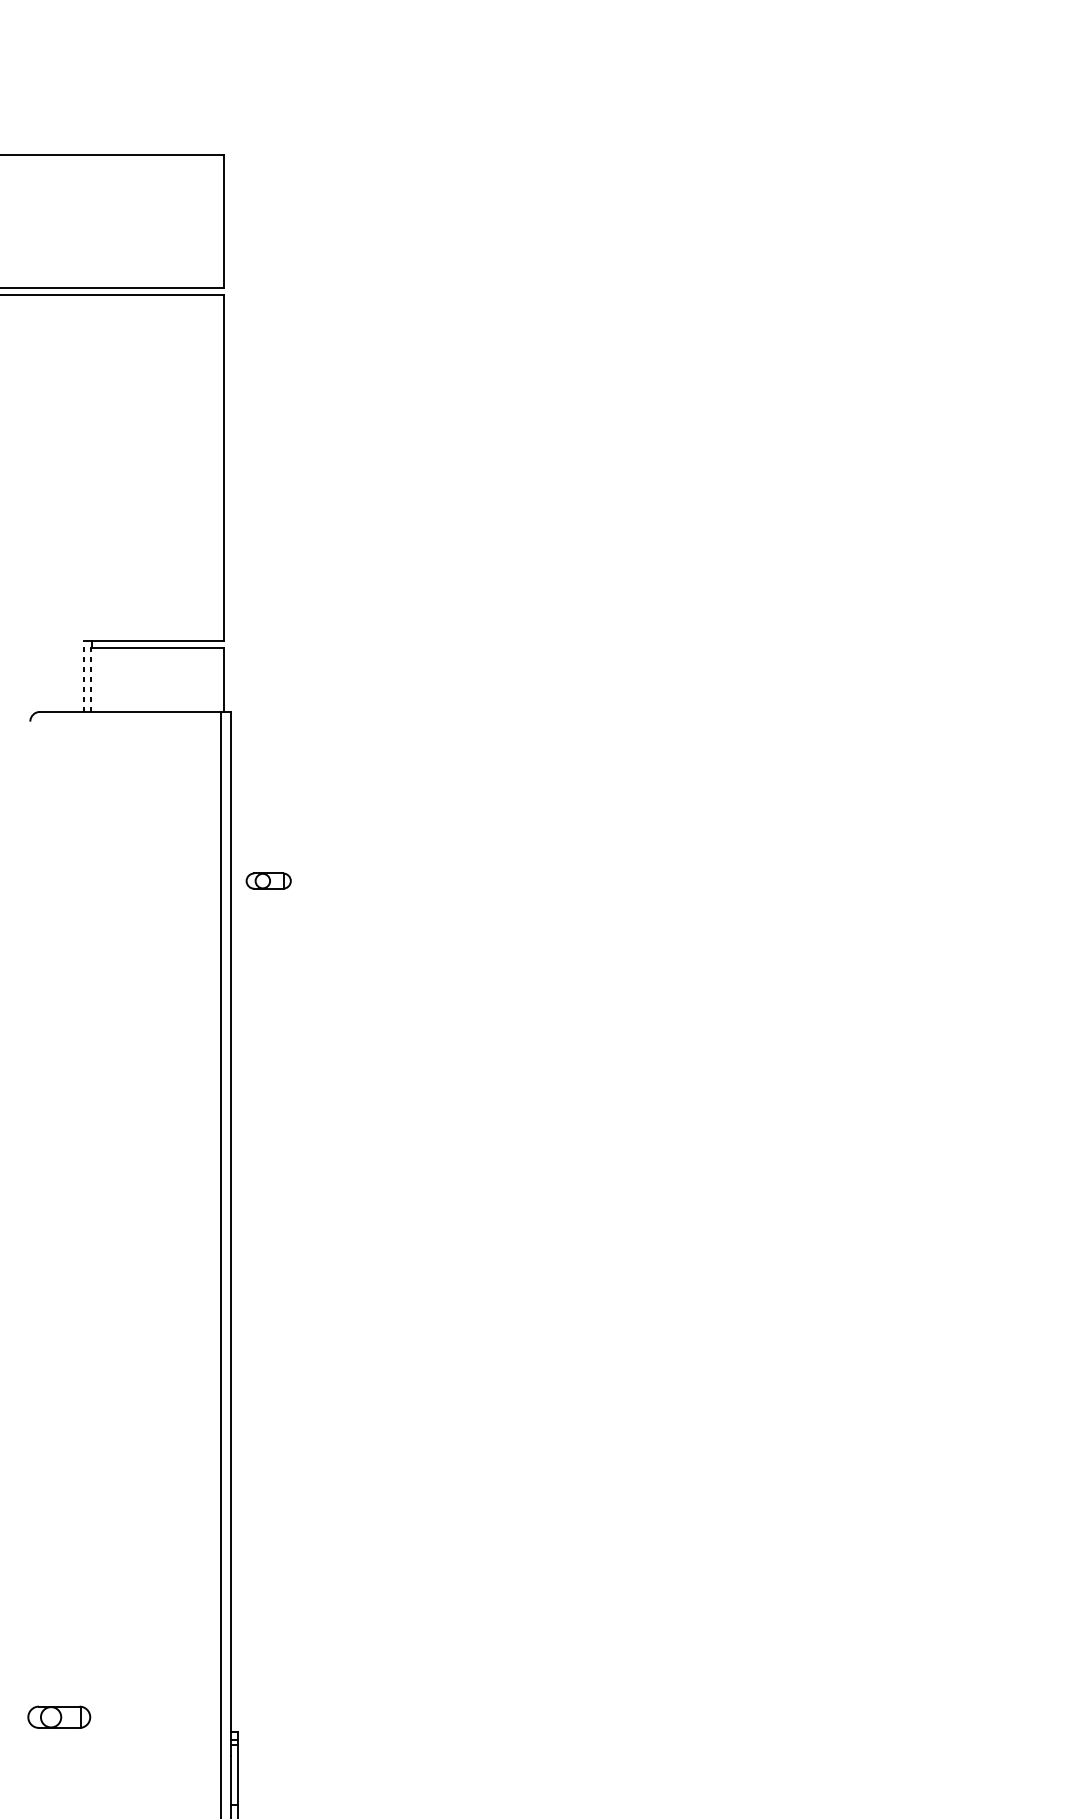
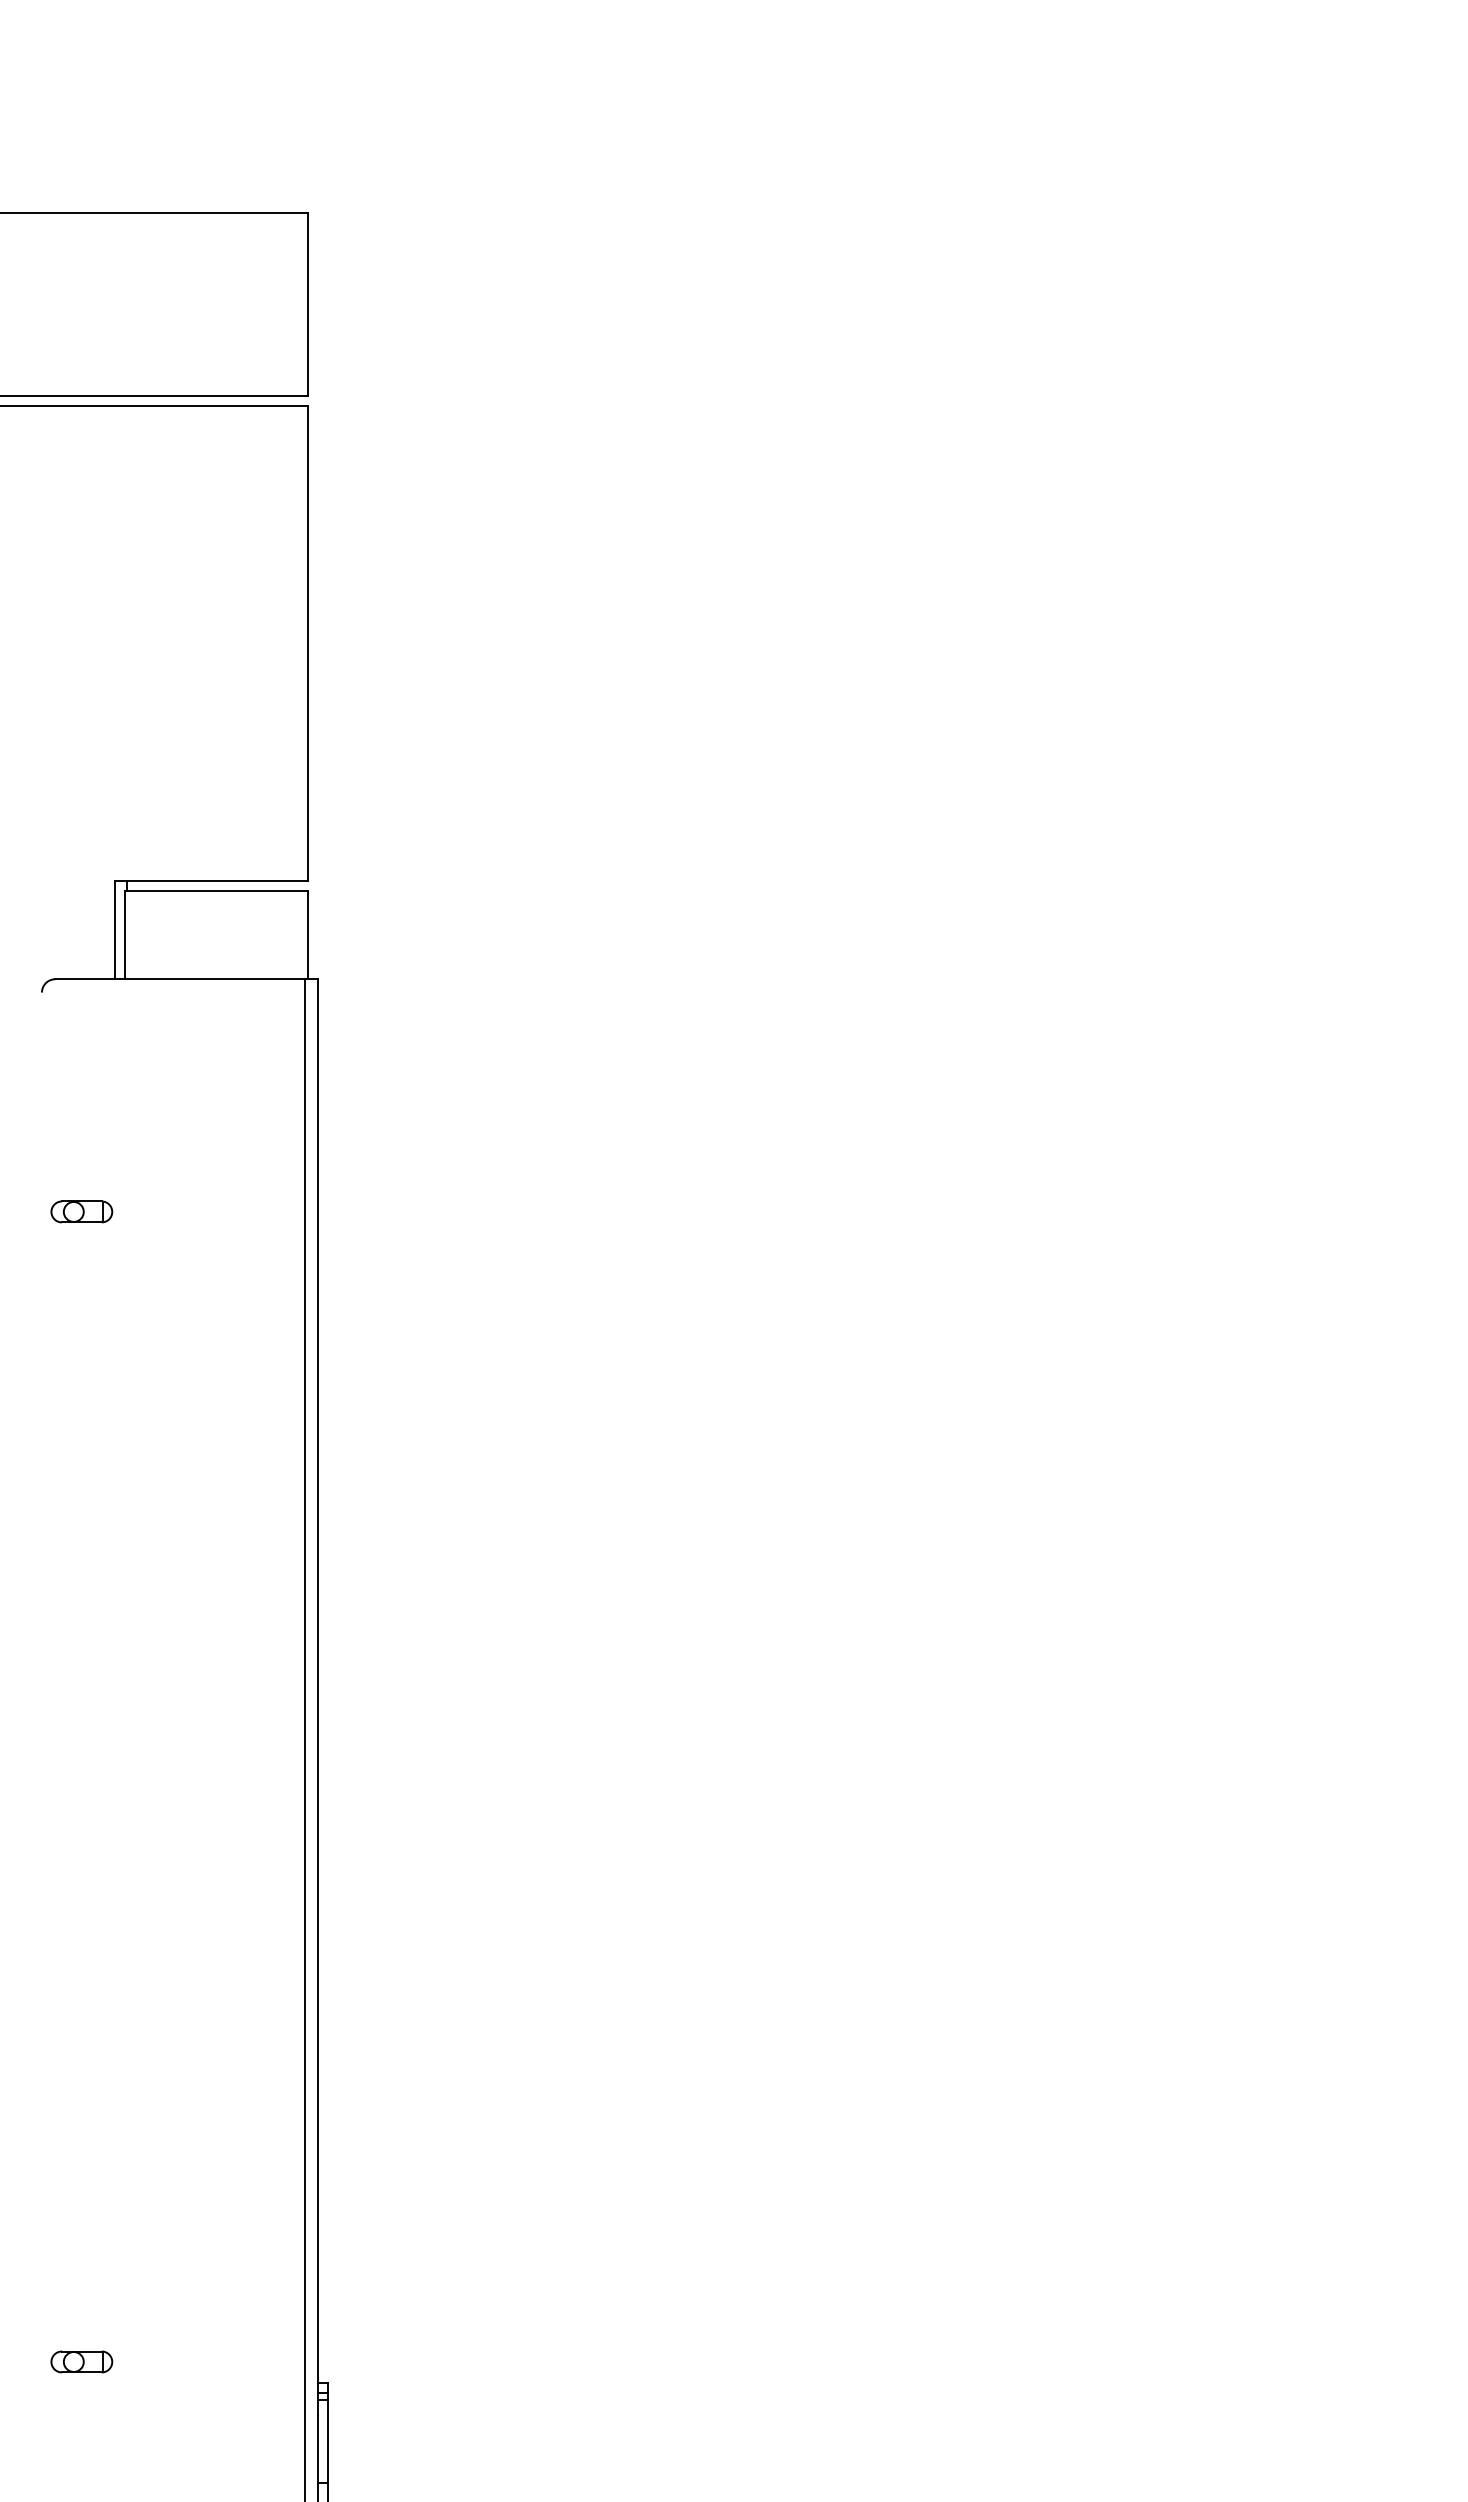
line: (83, 675) -> (115, 929), dashed -> solid
line: (91, 679) -> (125, 934), dashed -> solid
part: (268, 880) -> (81, 1211), moved
part: (59, 1716) -> (81, 2361), size x0.71

